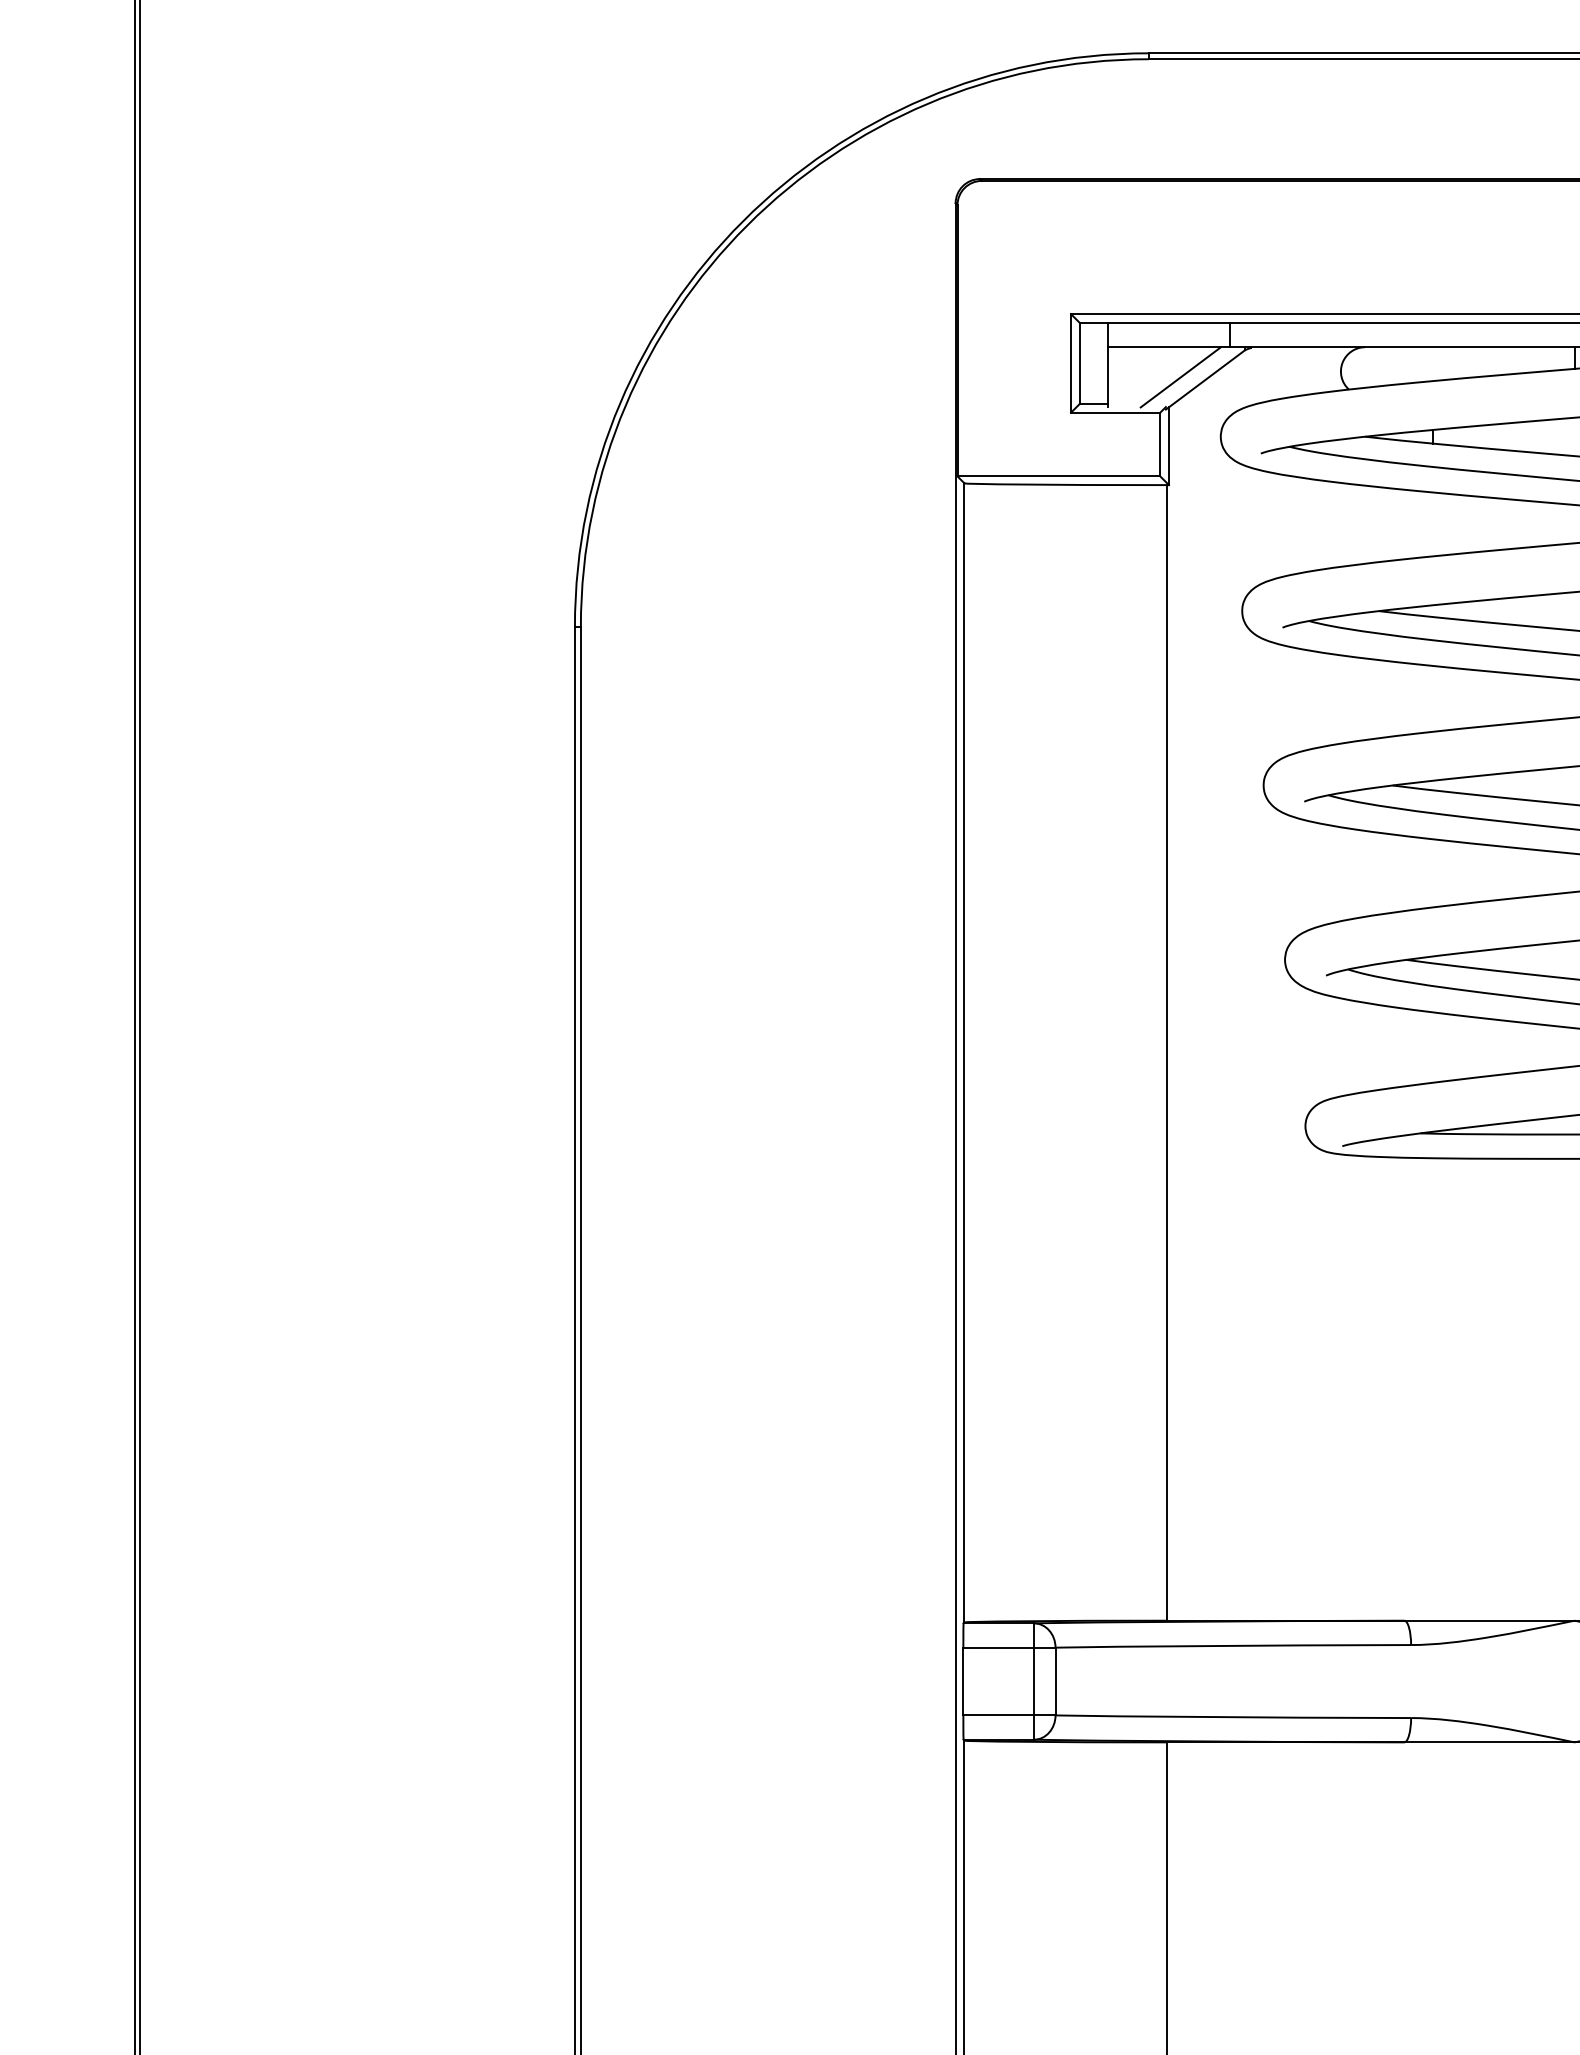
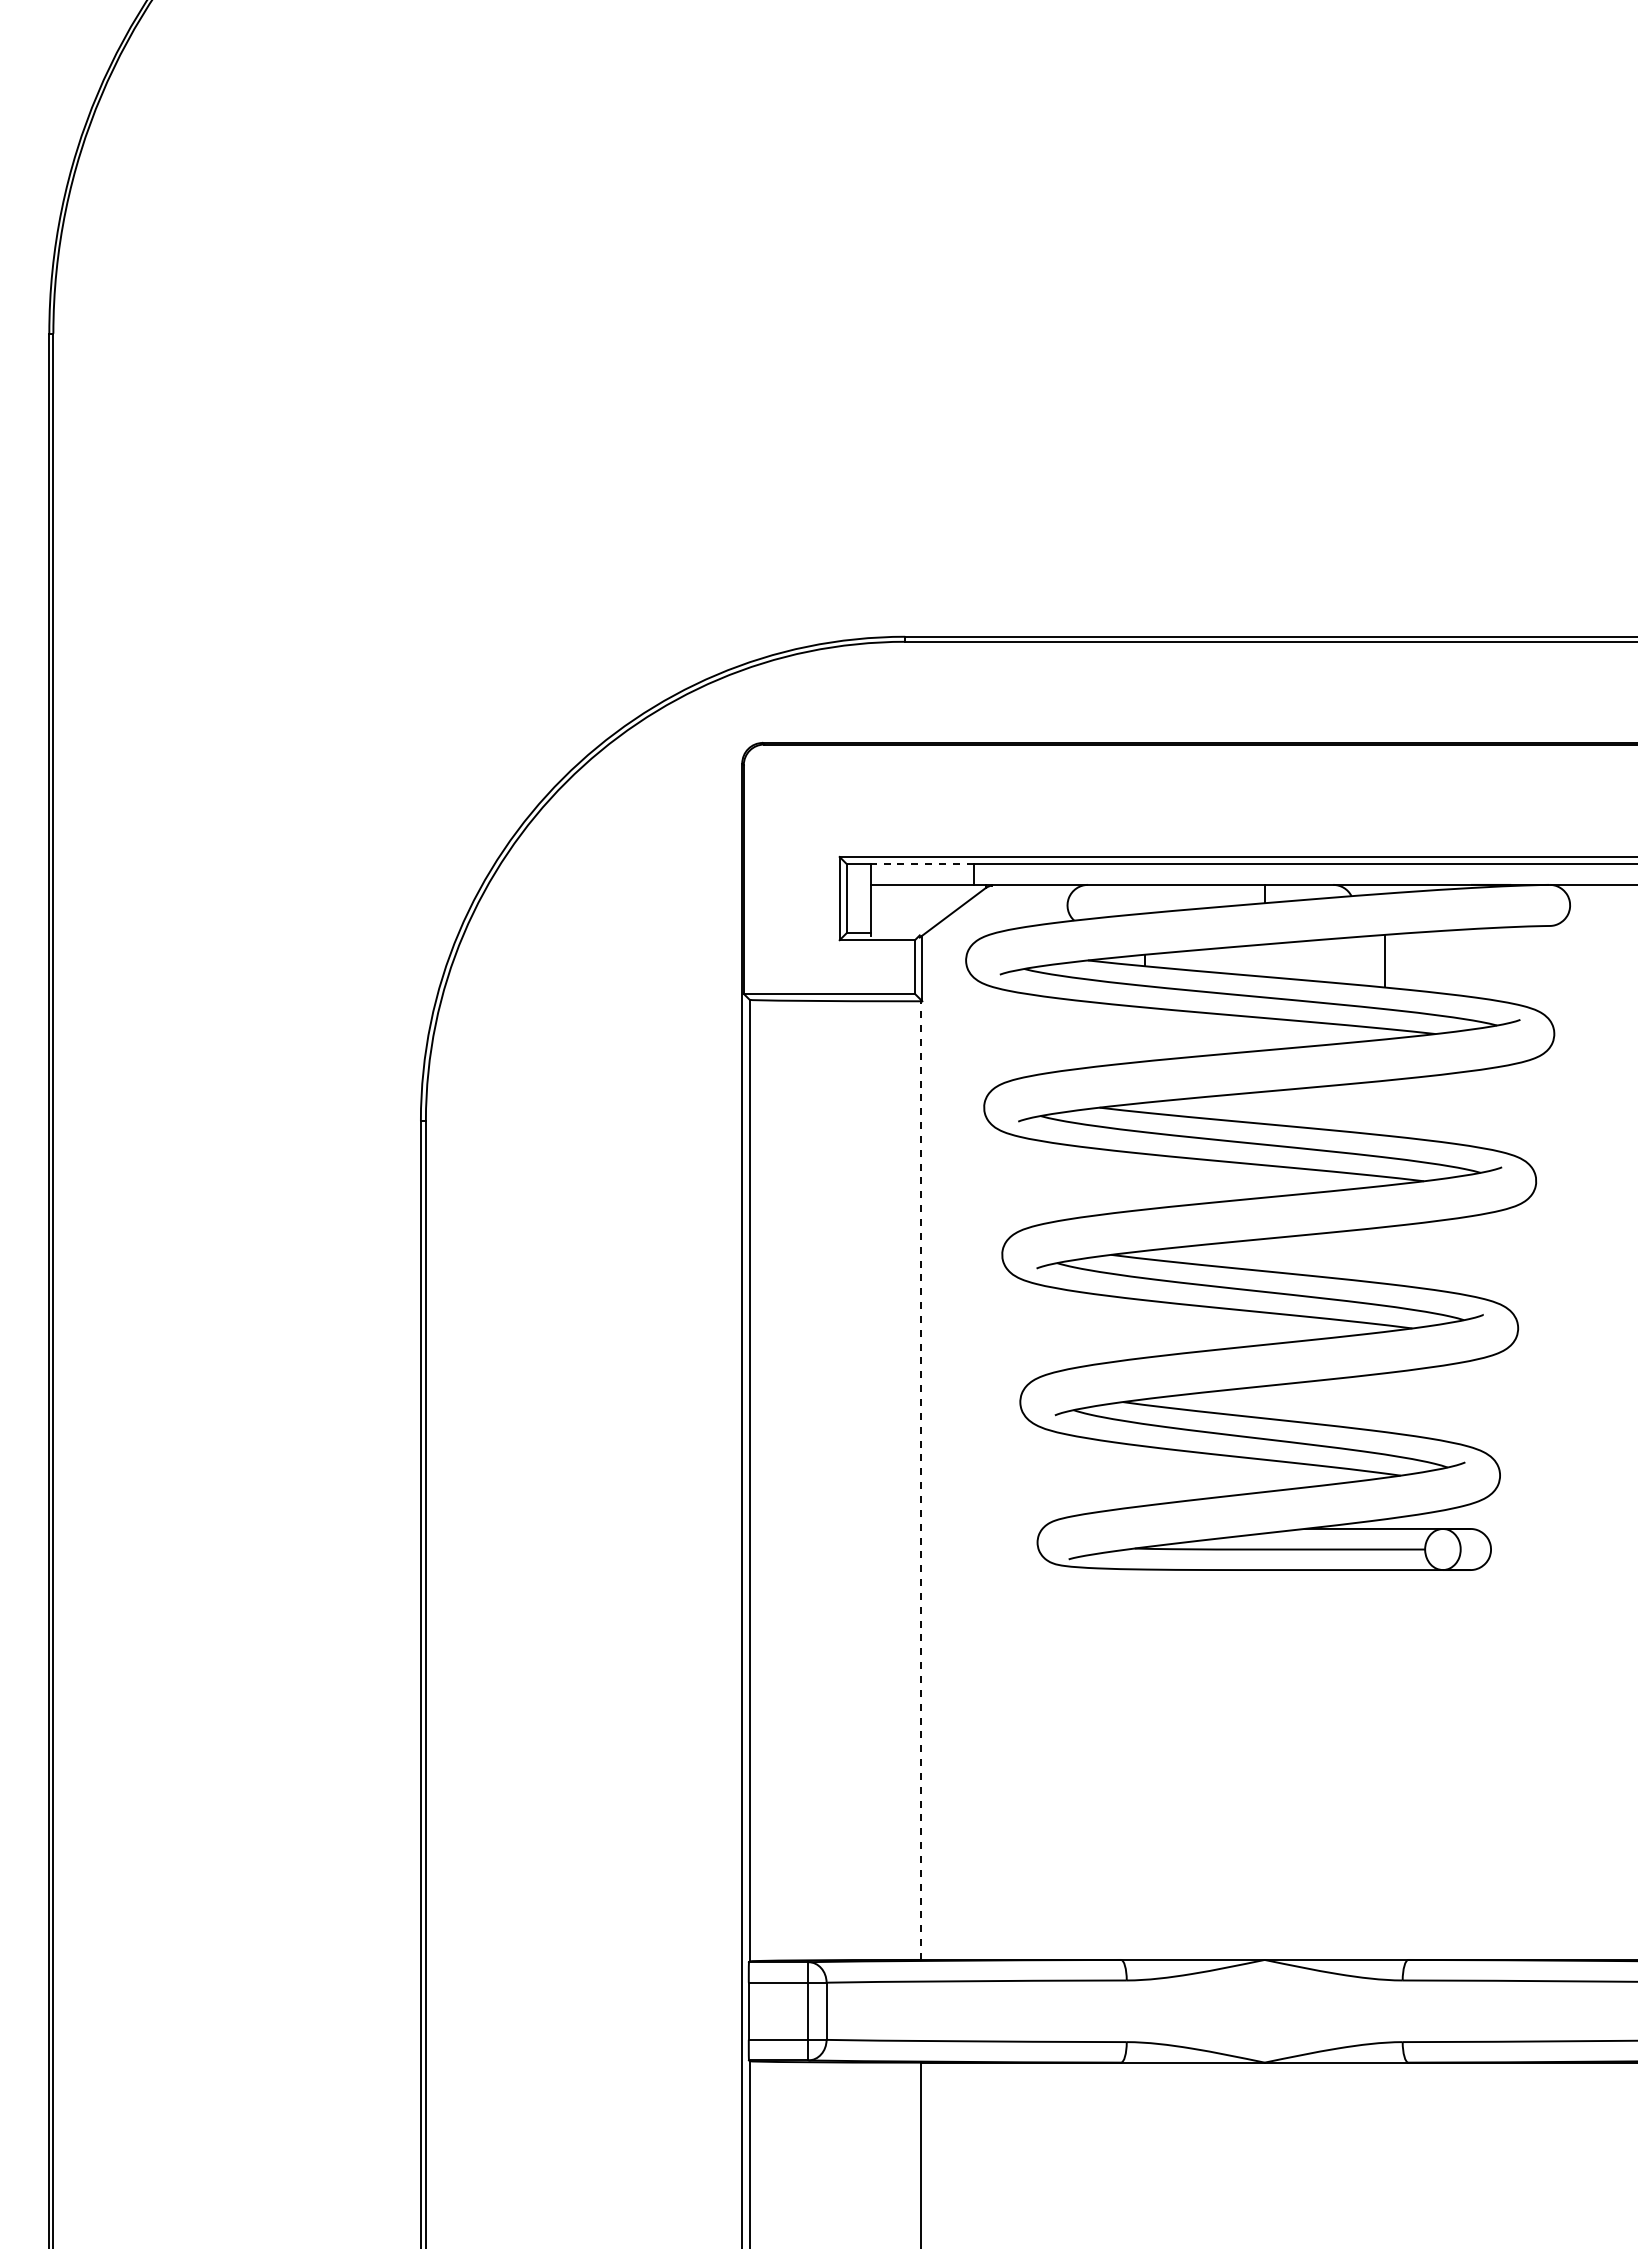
line: (1167, 323) -> (921, 864), solid -> dashed
line: (1180, 376) -> (932, 909), removed
line: (1166, 1052) -> (920, 1480), solid -> dashed

